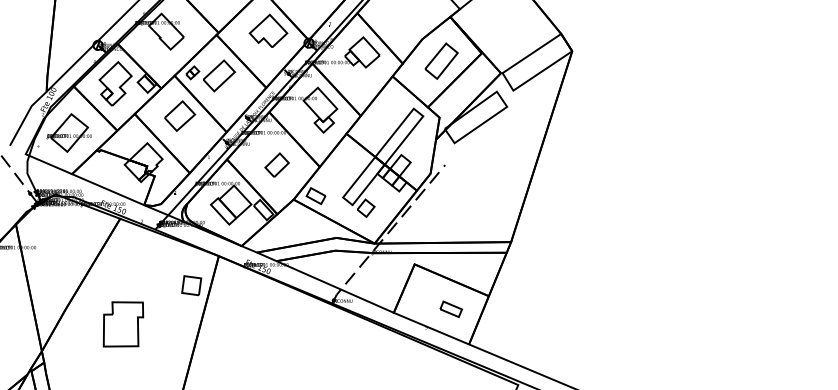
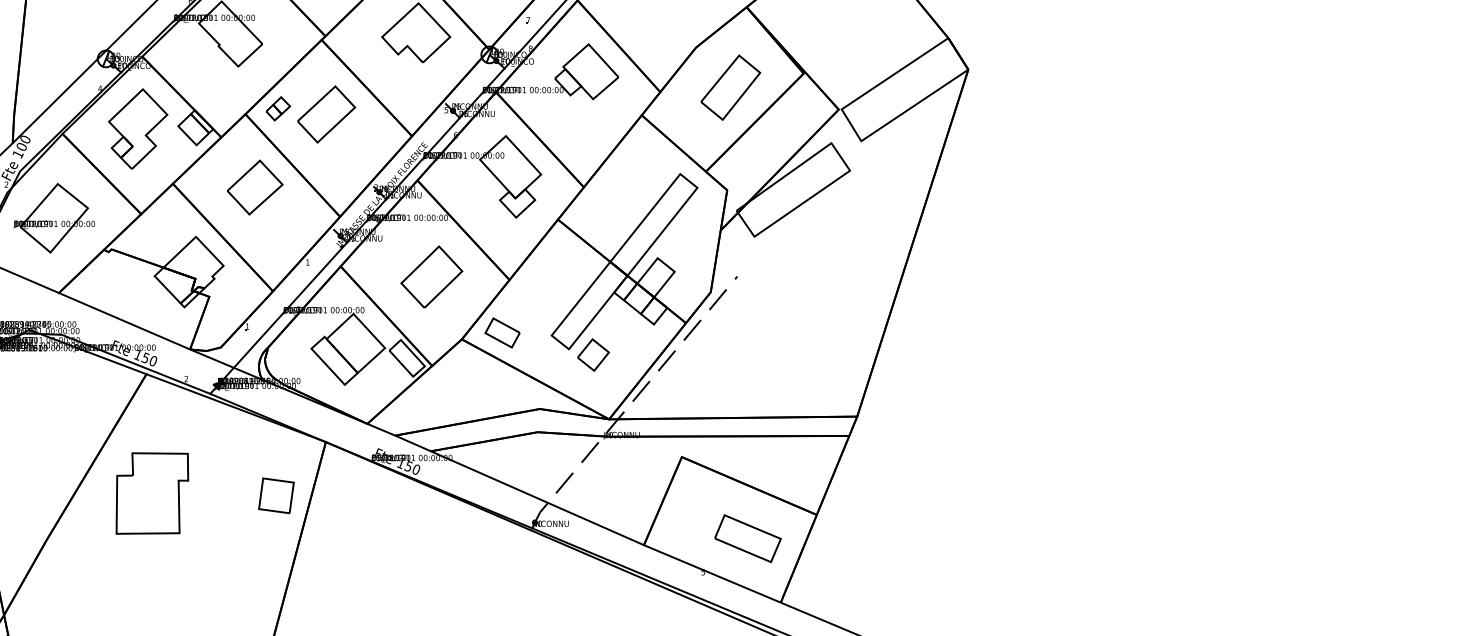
part: (276, 164) -> (430, 275), size x1.43
part: (451, 309) -> (748, 539), size x1.67
part: (123, 324) -> (152, 493), moved

